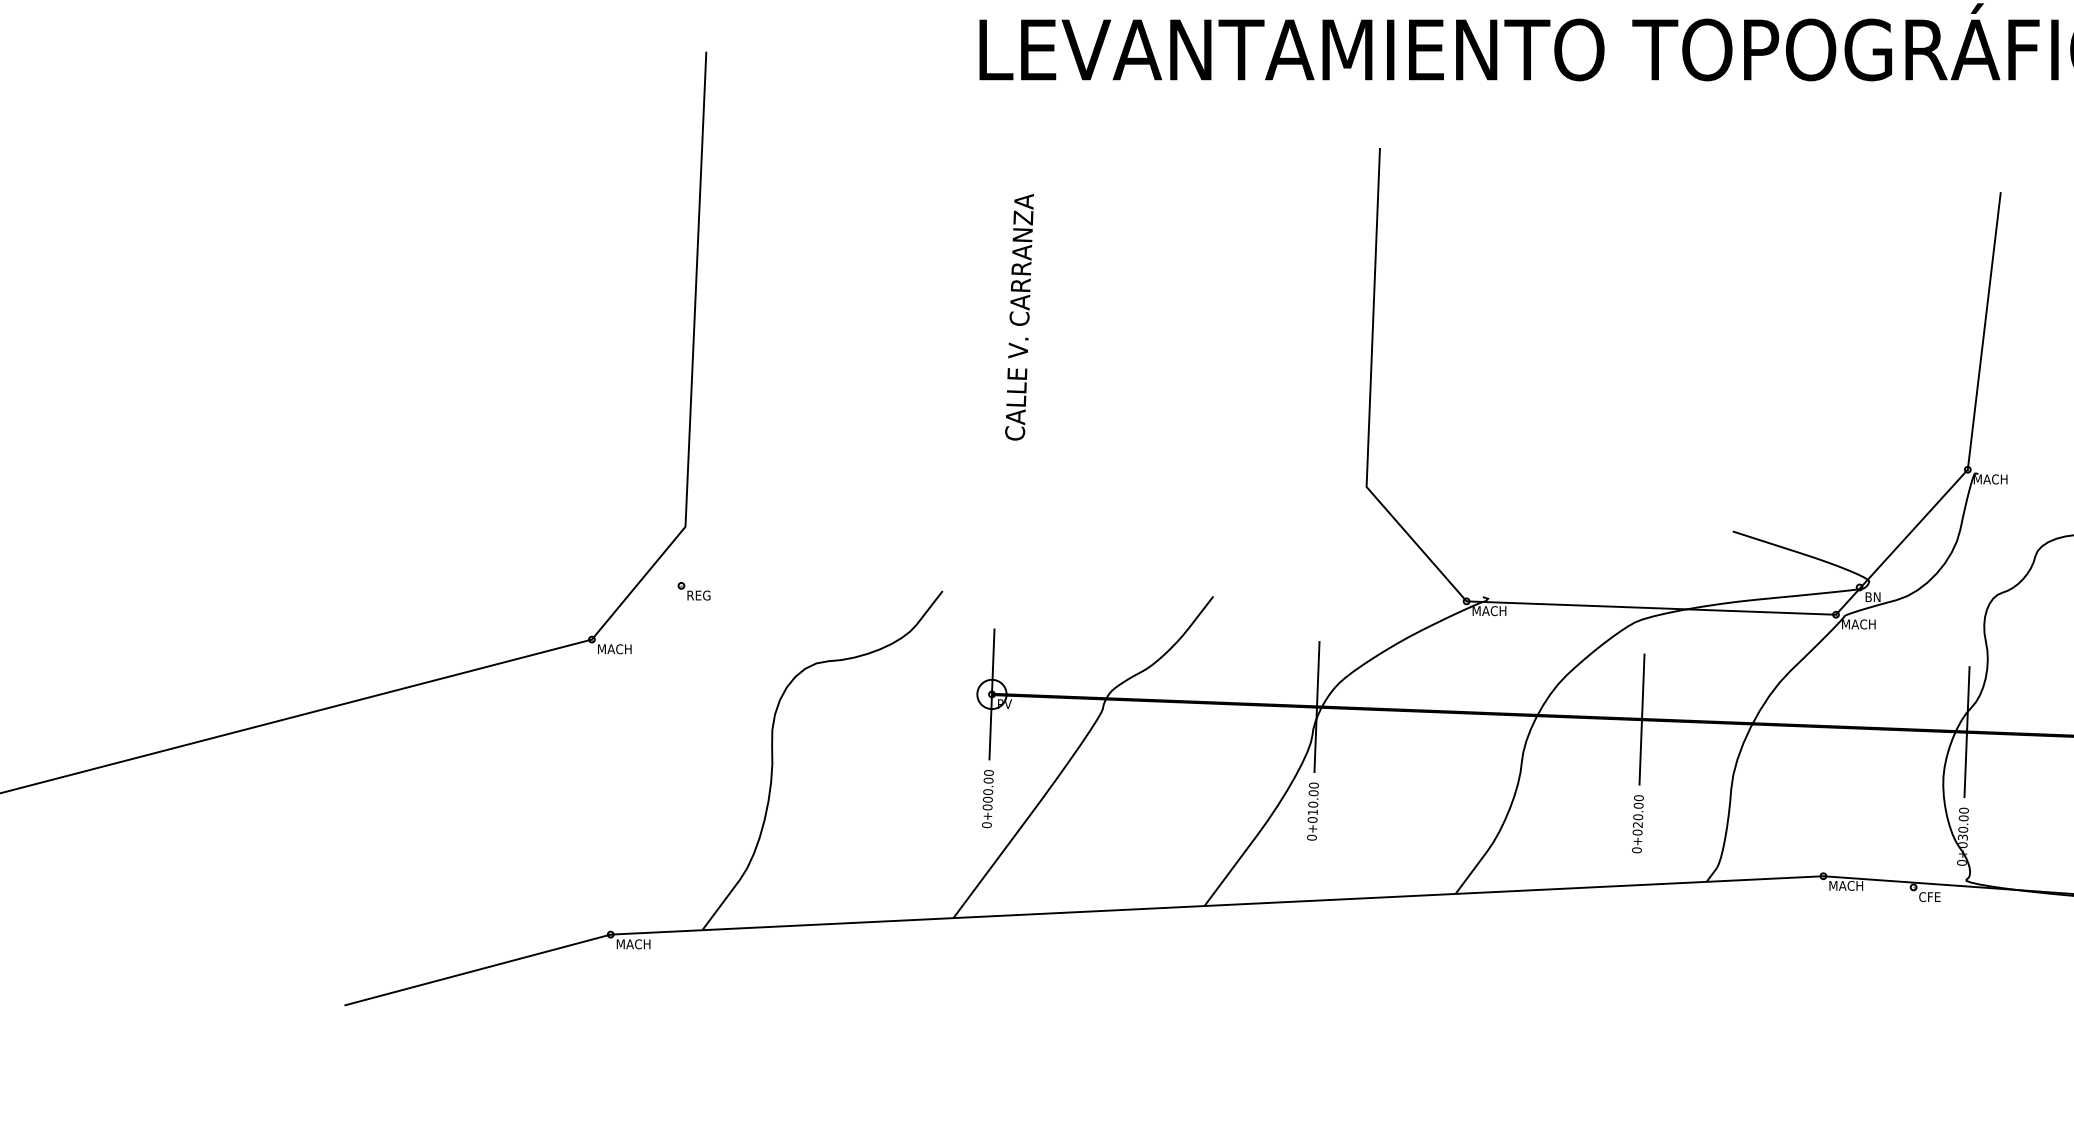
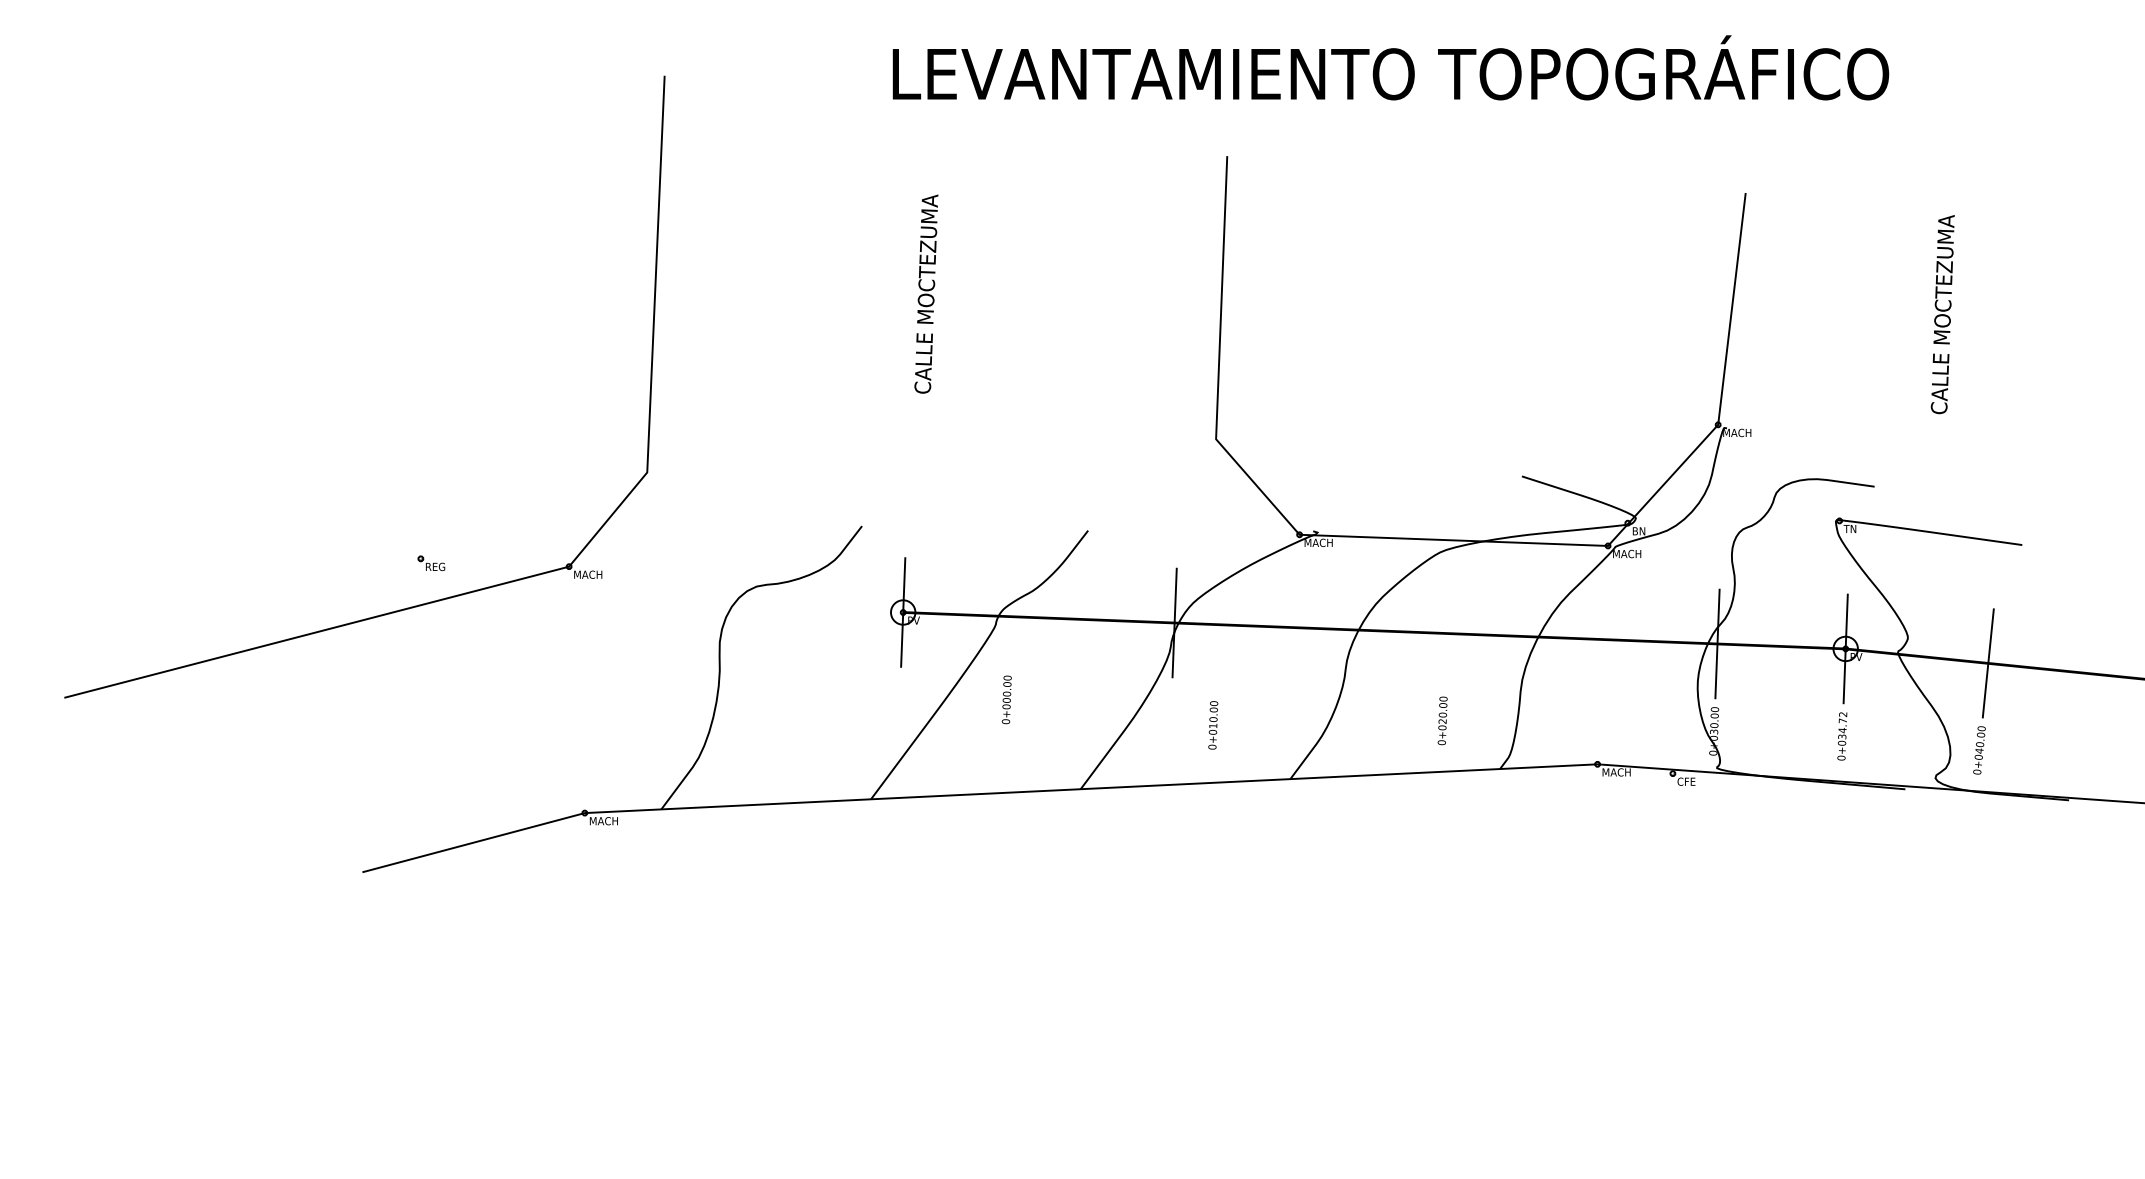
text: (1018, 325) -> (925, 304), CALLE V. CARRANZA -> CALLE MOCTEZUMA
part: (694, 591) -> (431, 563), moved
line: (1641, 719) -> (1445, 633), removed
text: (987, 798) -> (1006, 699), moved
text: (1313, 811) -> (1213, 725), moved

